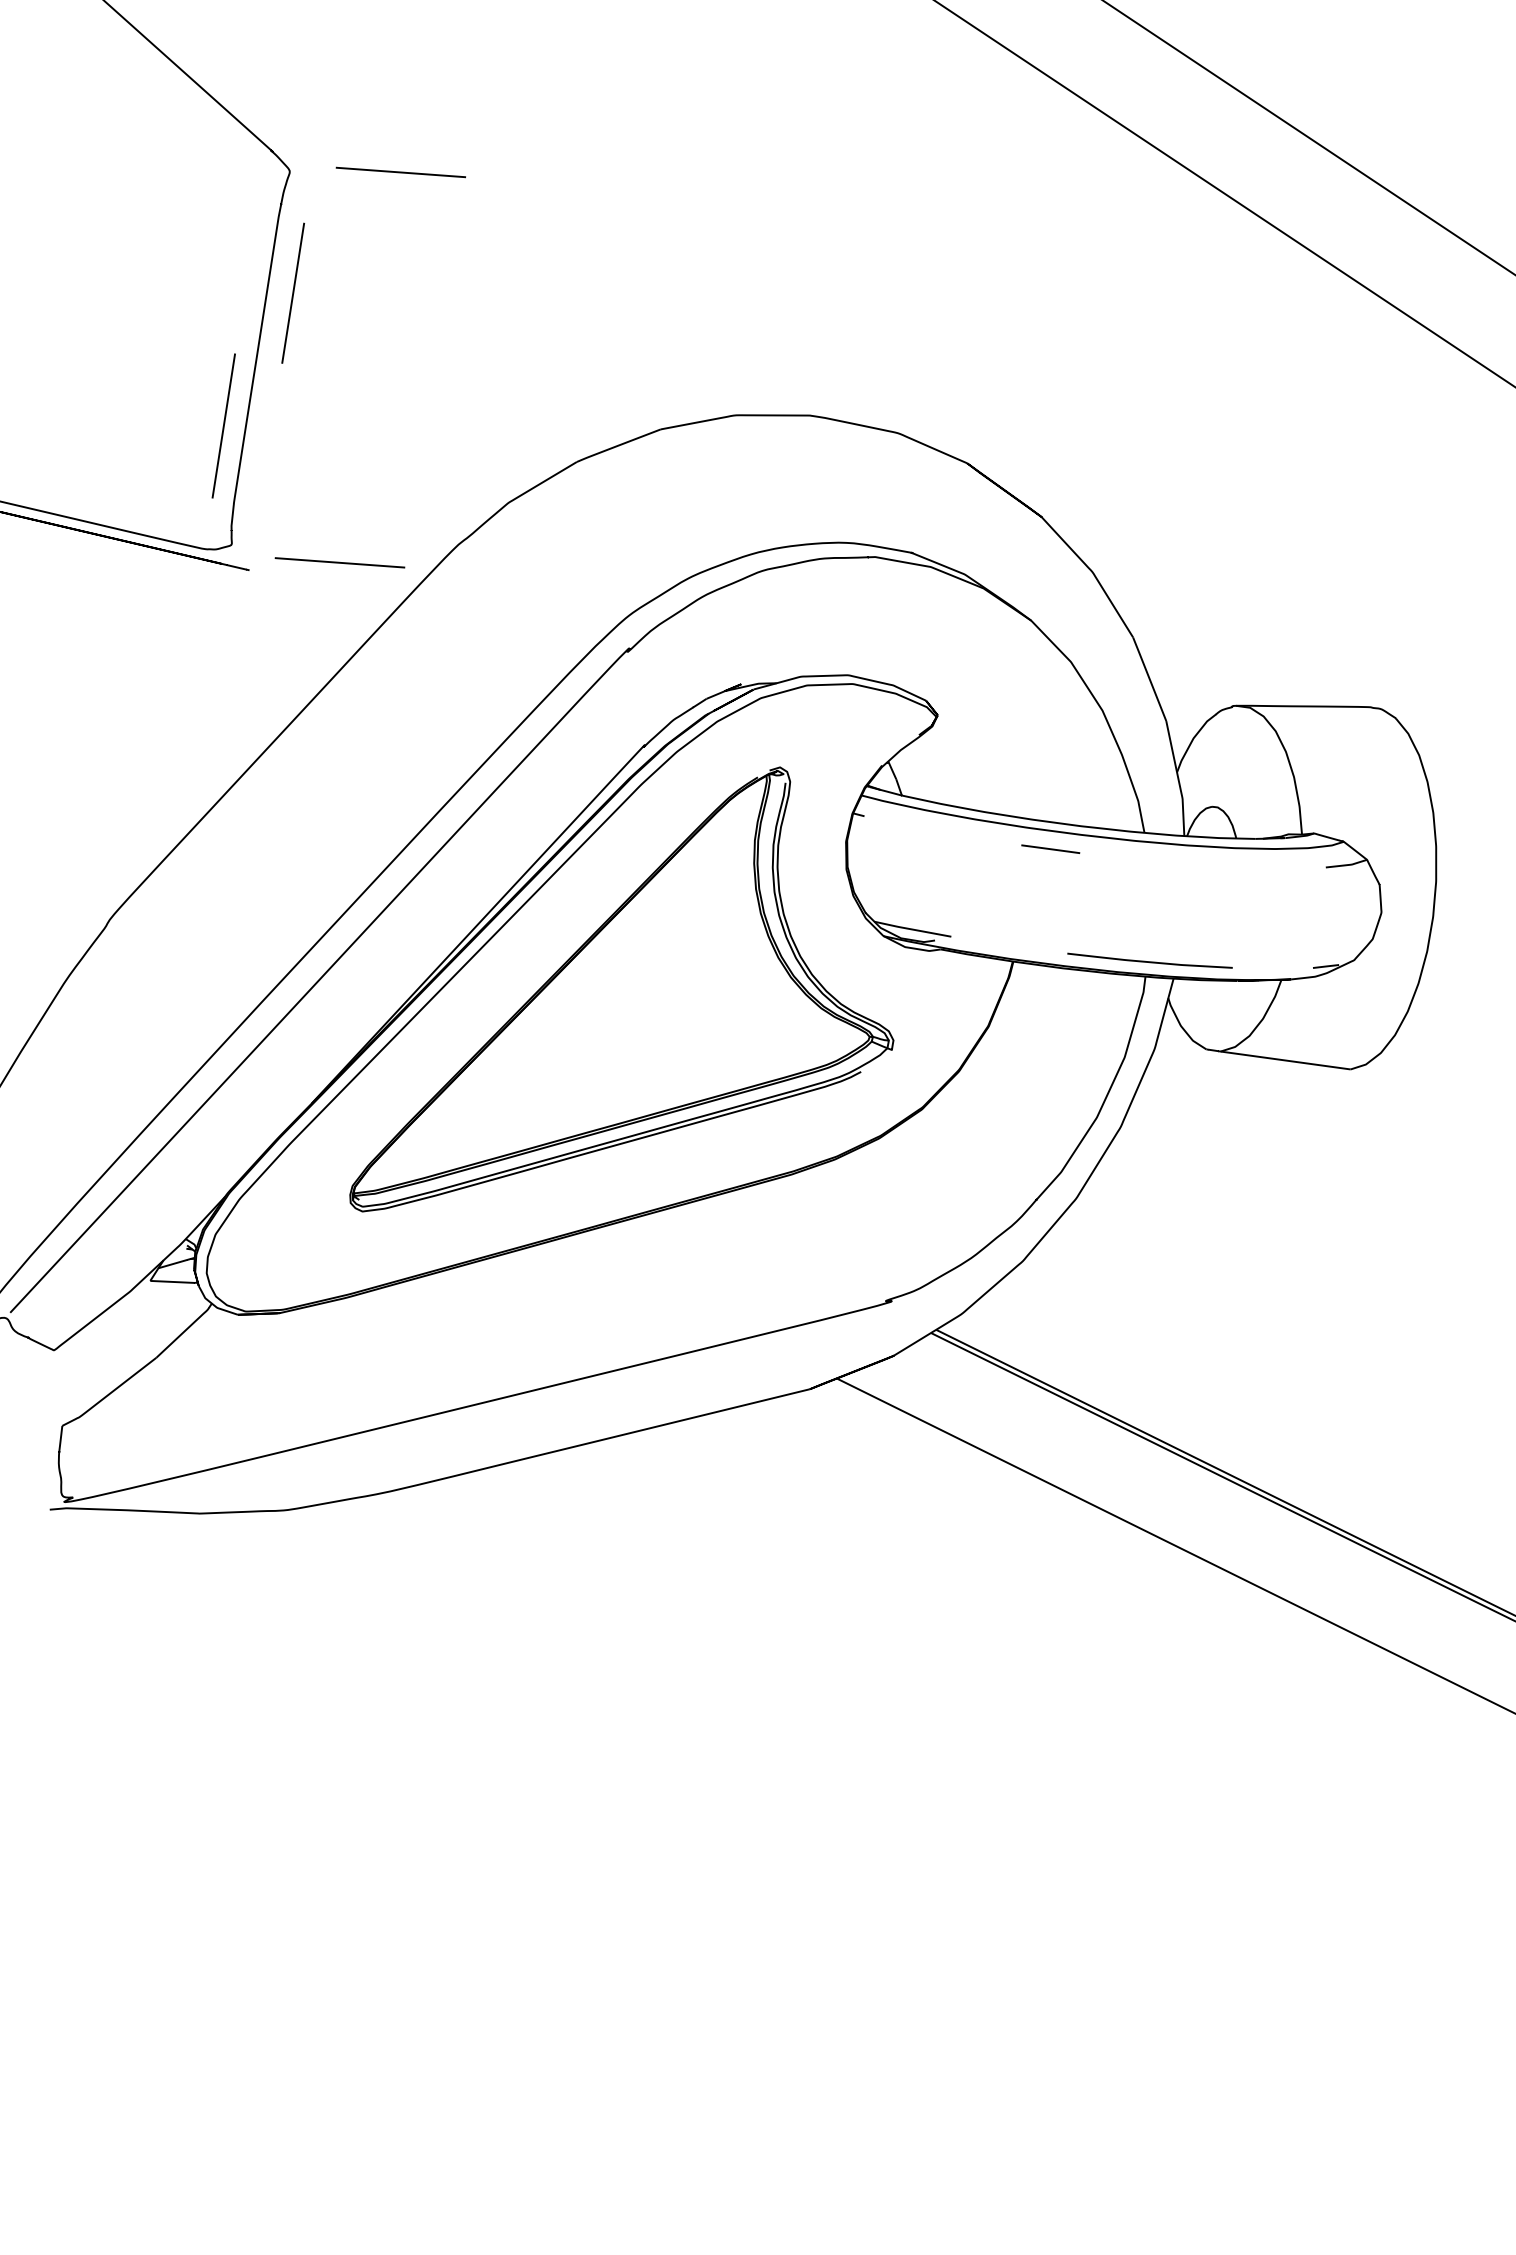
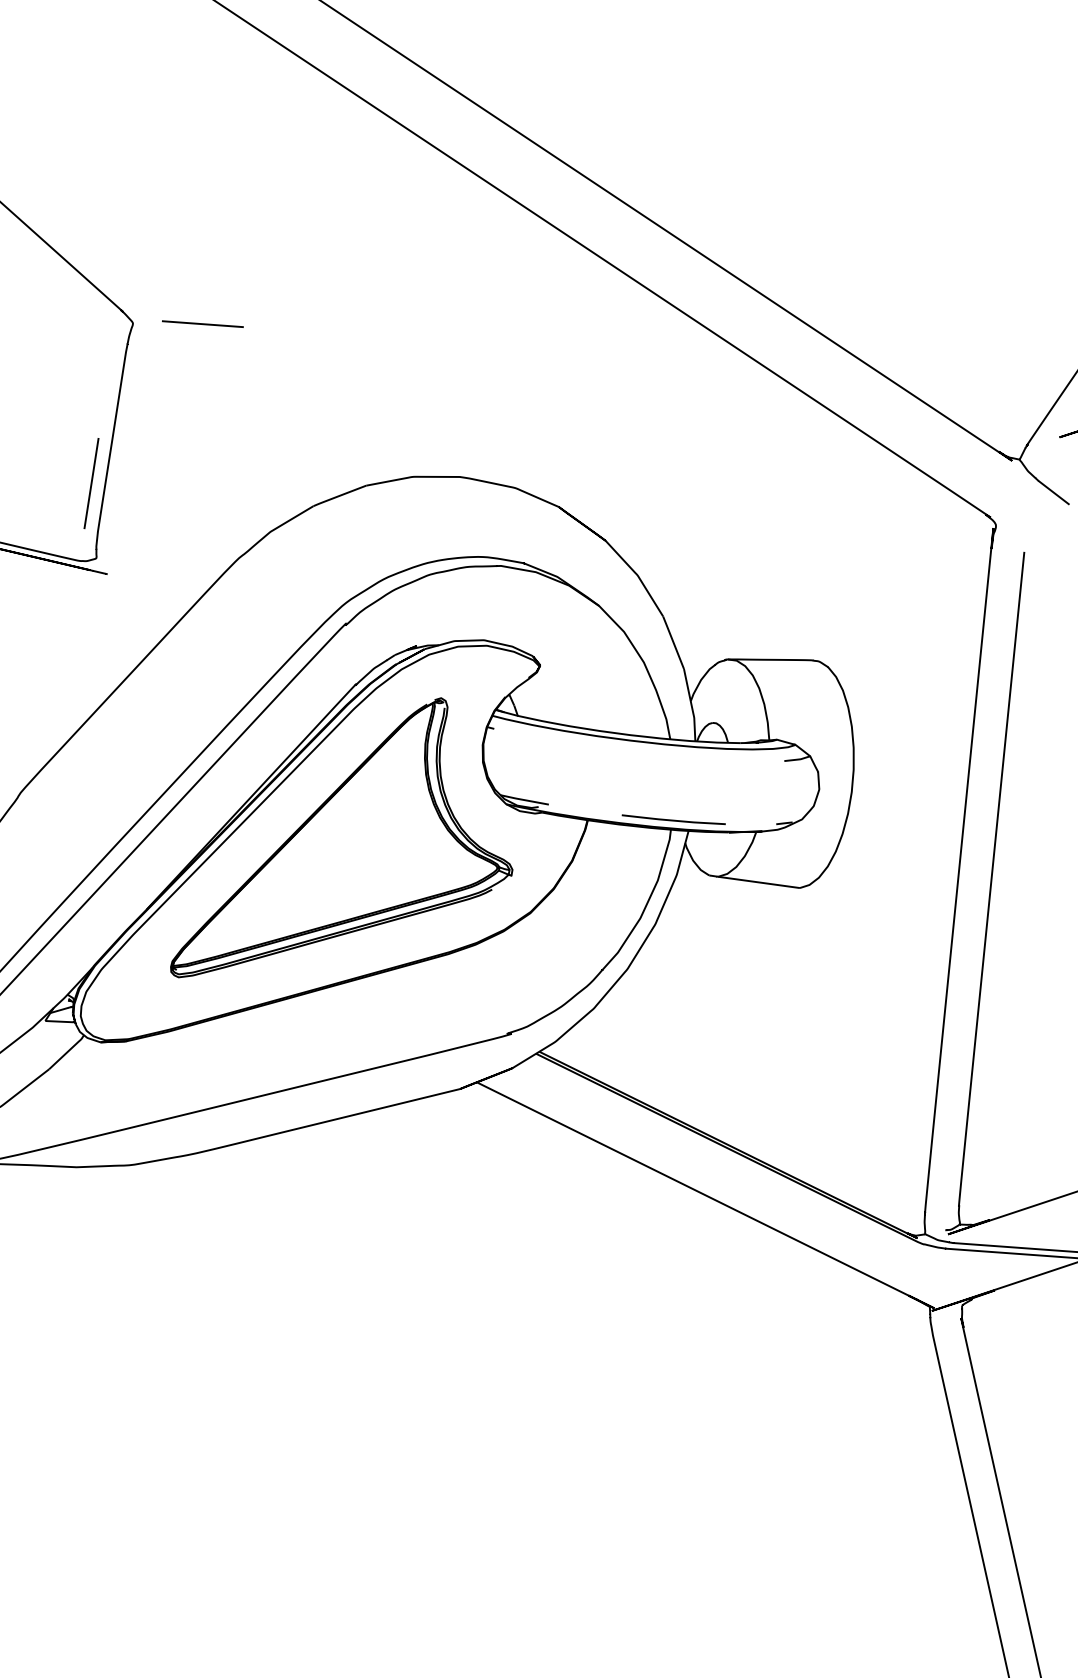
line: (292, 292) -> (134, 399), removed
line: (339, 562) -> (164, 569), removed
line: (1049, 849) -> (610, 749), removed

